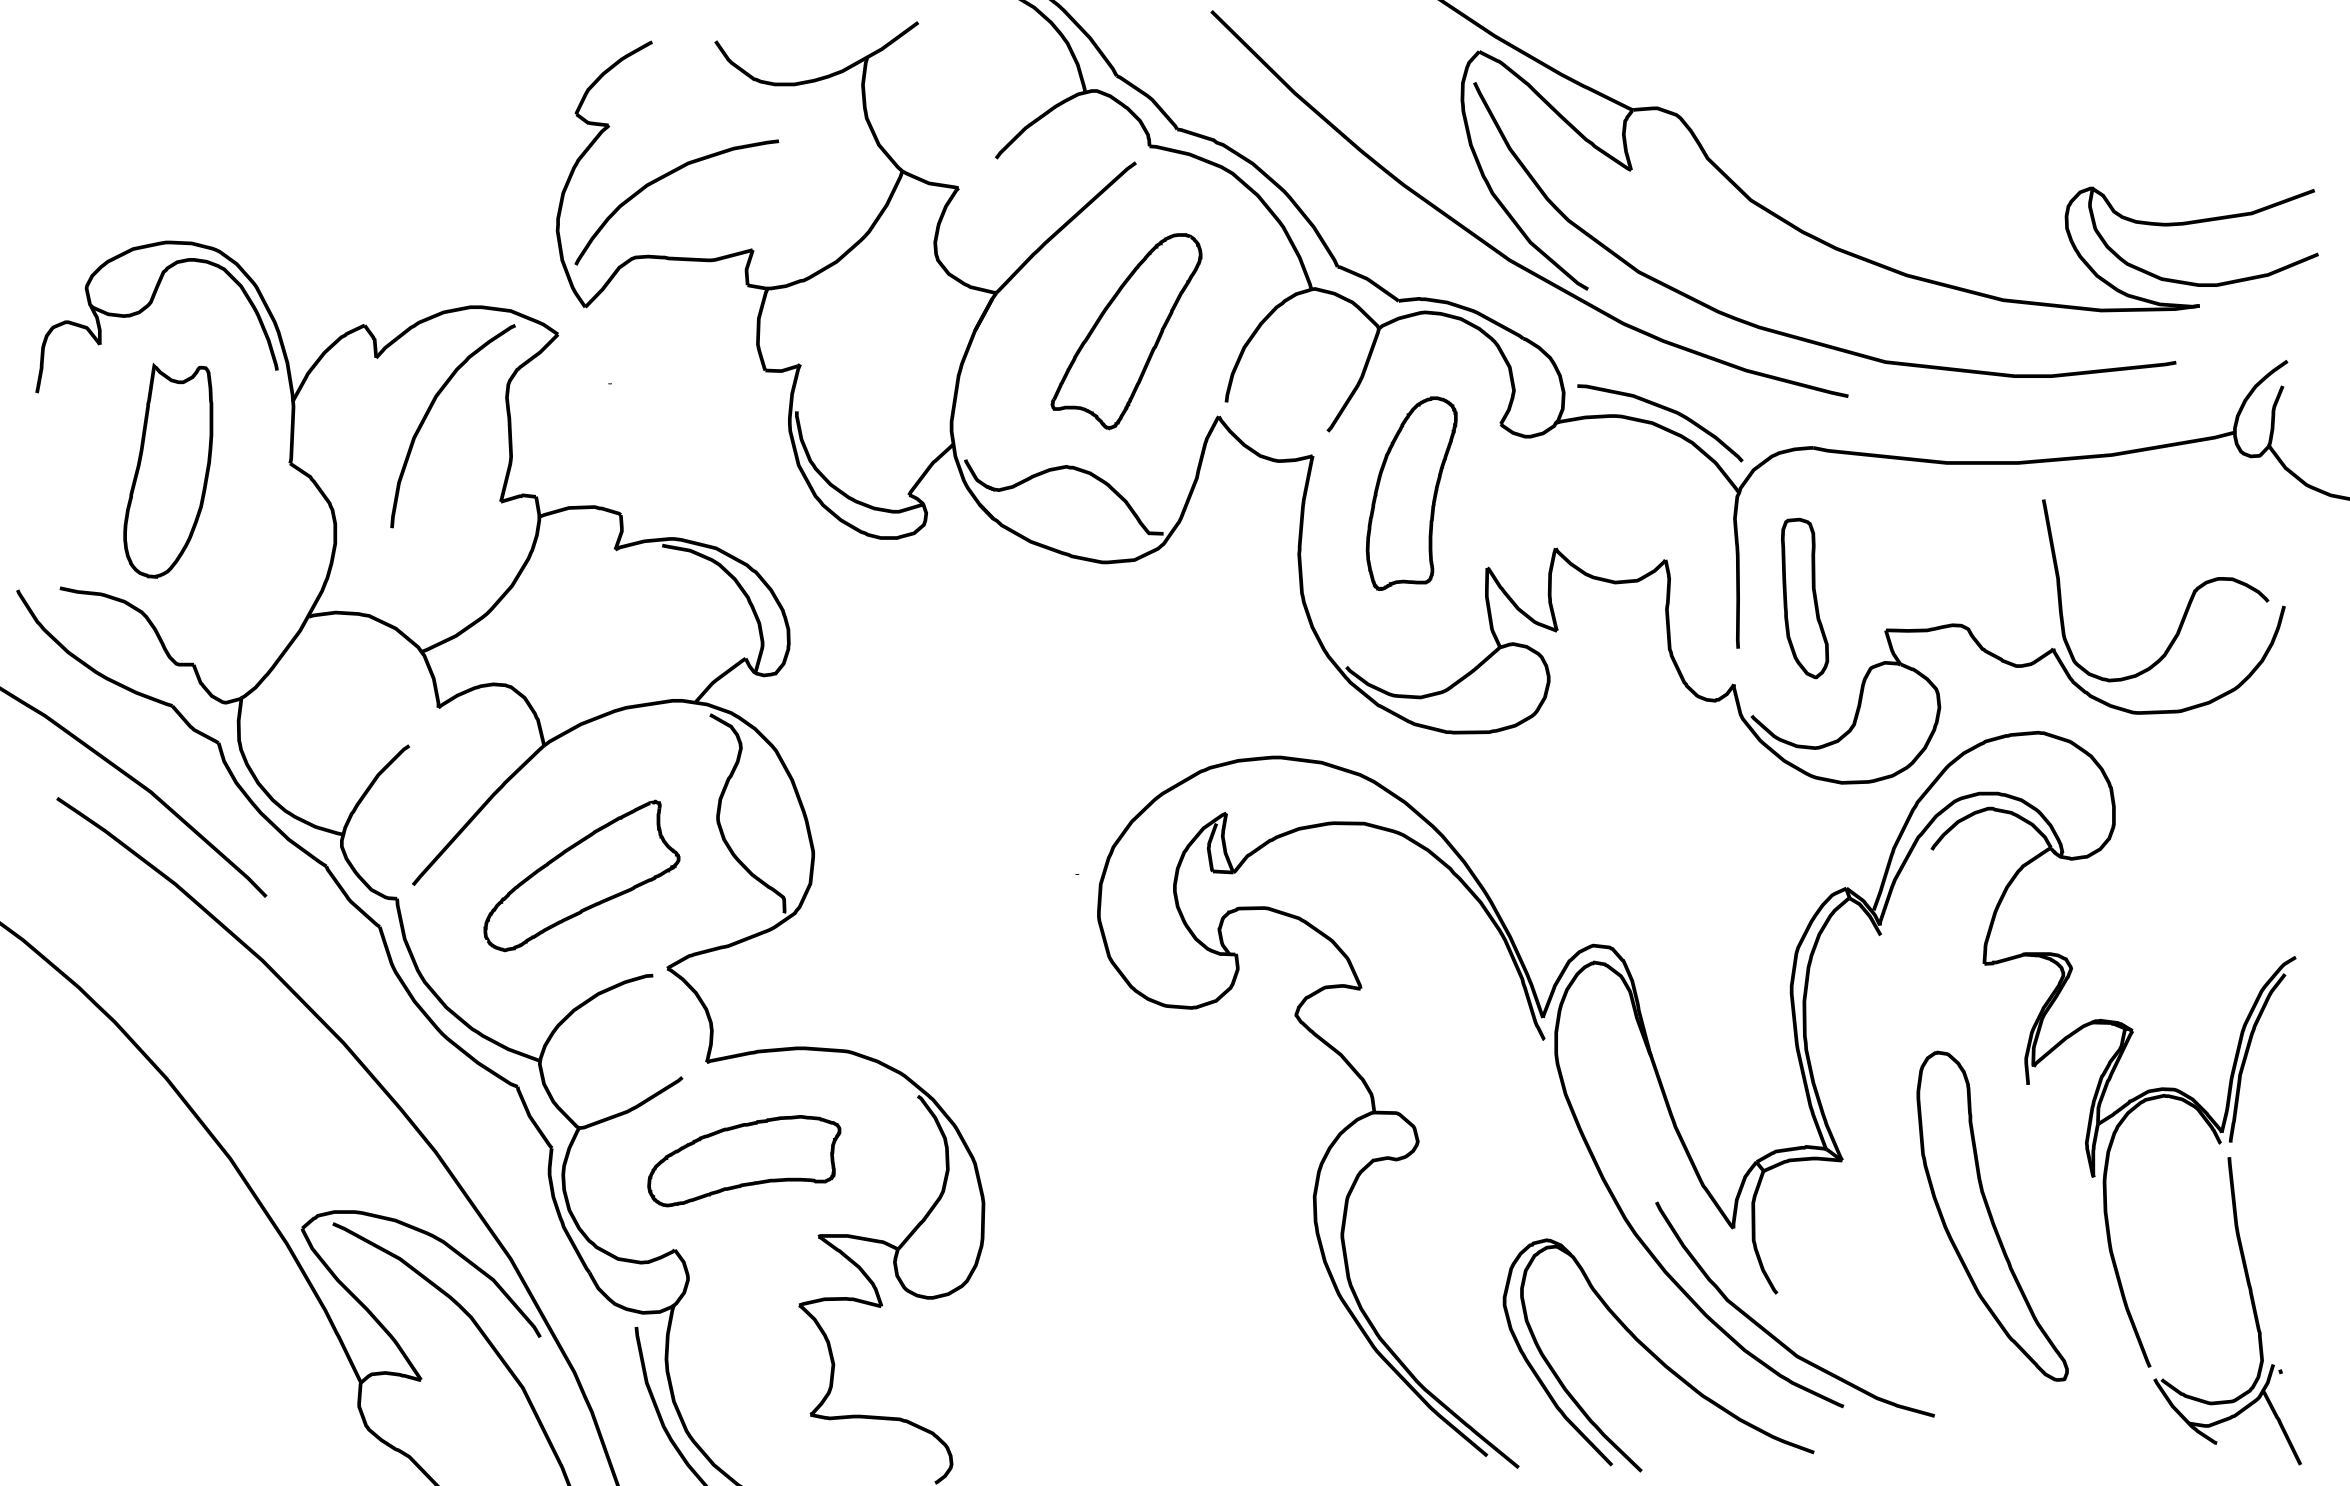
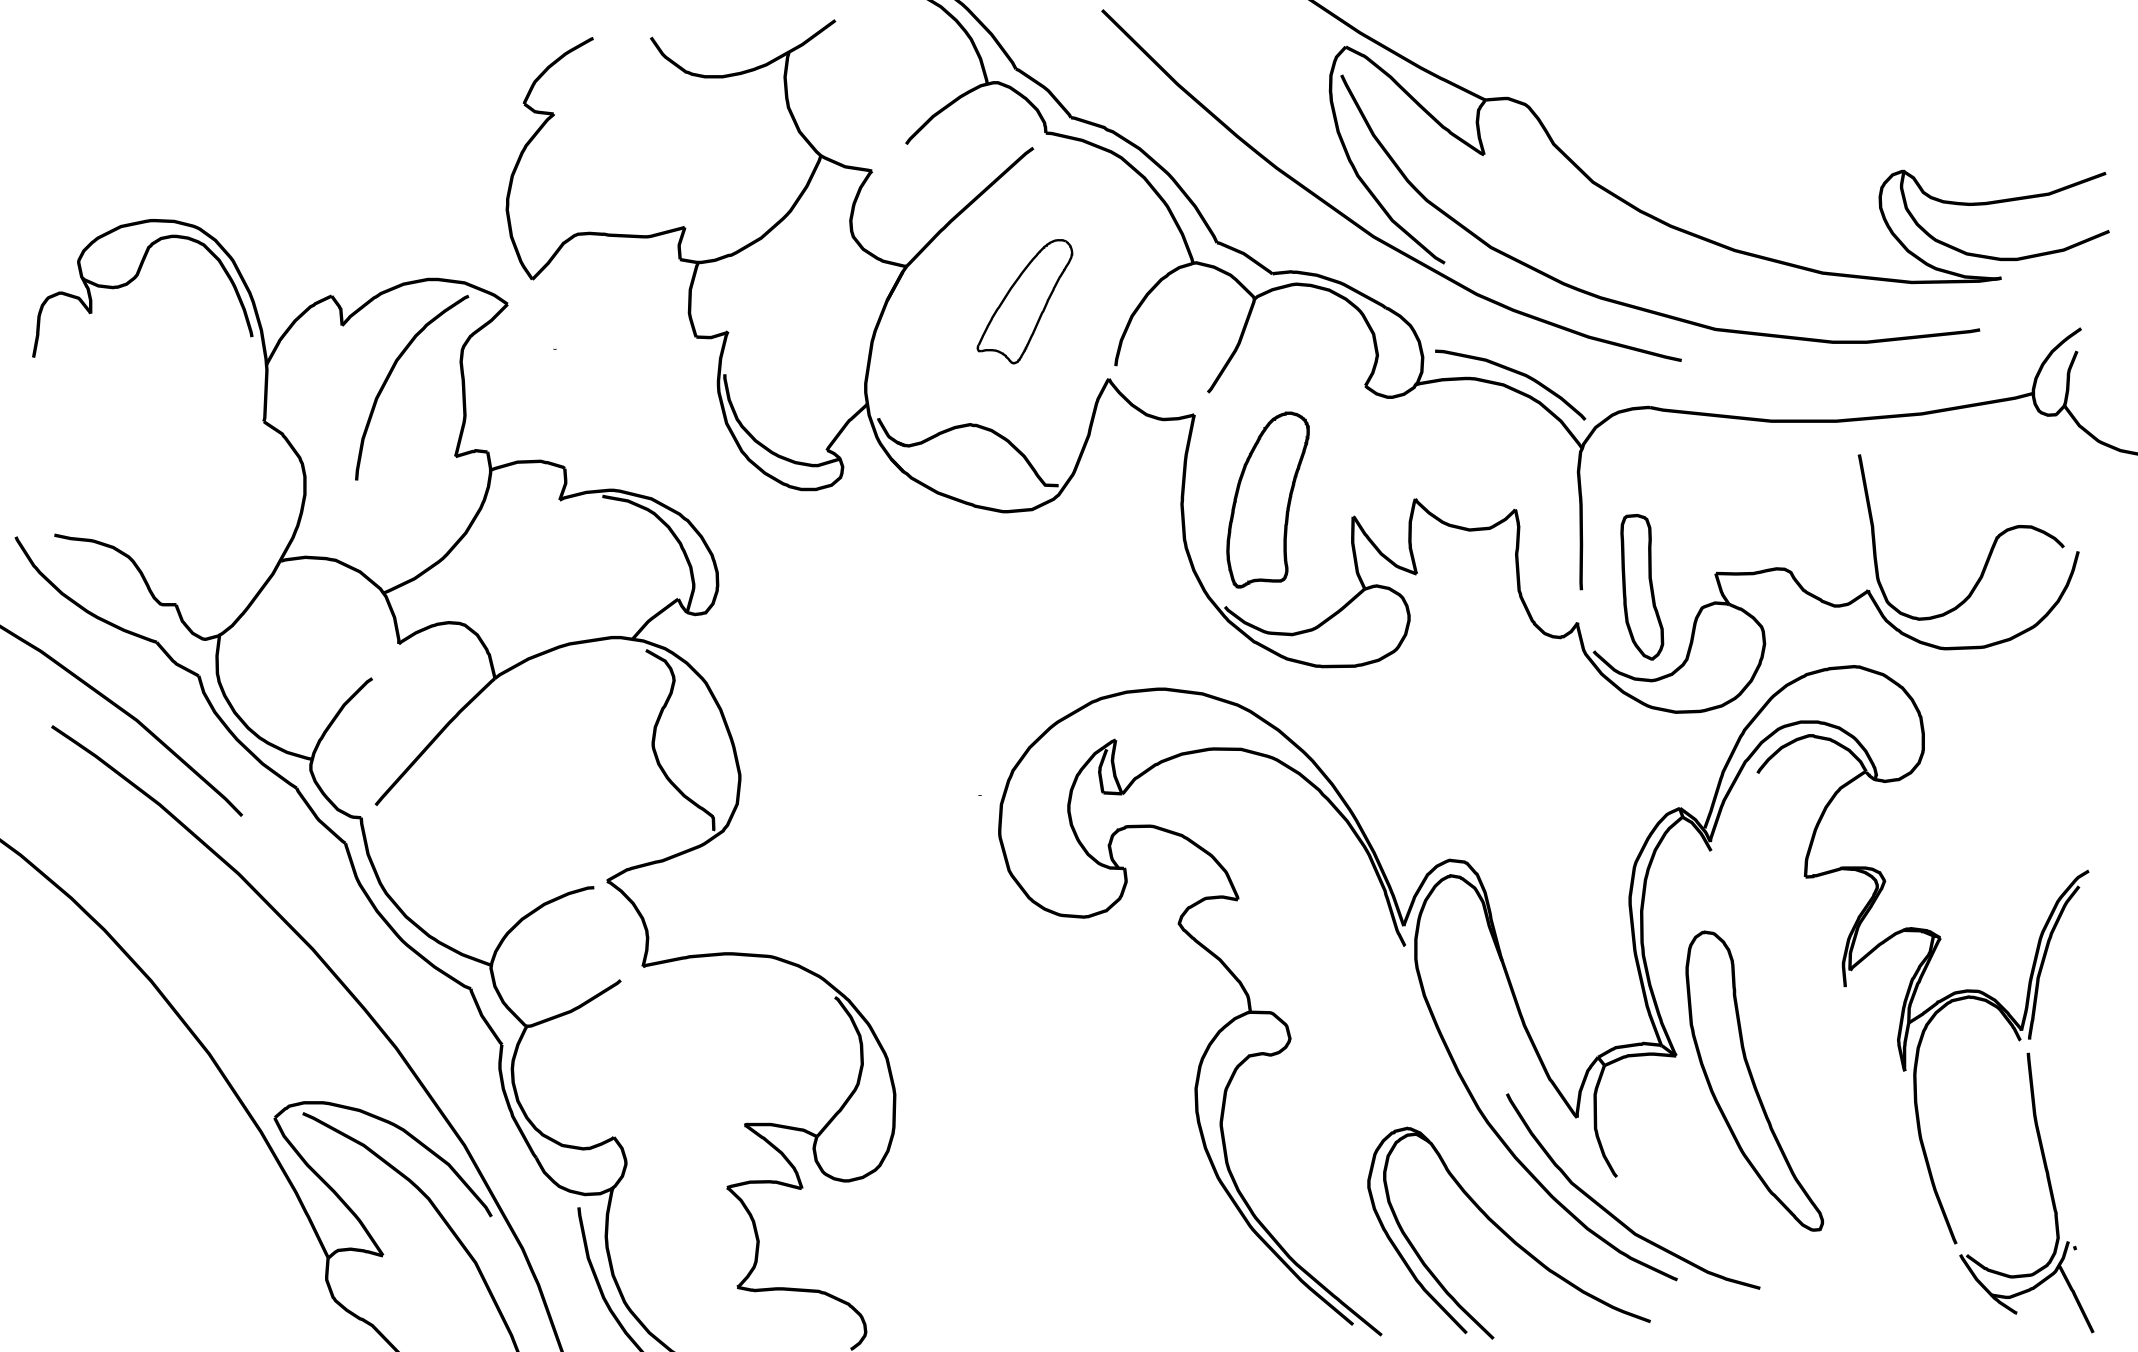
curve: (664, 178) -> (604, 162), removed
part: (1126, 331) -> (1024, 301), size x0.7
part: (168, 470) -> (153, 428), removed
part: (1411, 493) -> (1267, 499), moved
part: (1805, 598) -> (1642, 587), moved
part: (581, 875) -> (528, 796), removed
part: (744, 1161) -> (677, 1056), removed
part: (1992, 1215) -> (1754, 1080), moved

